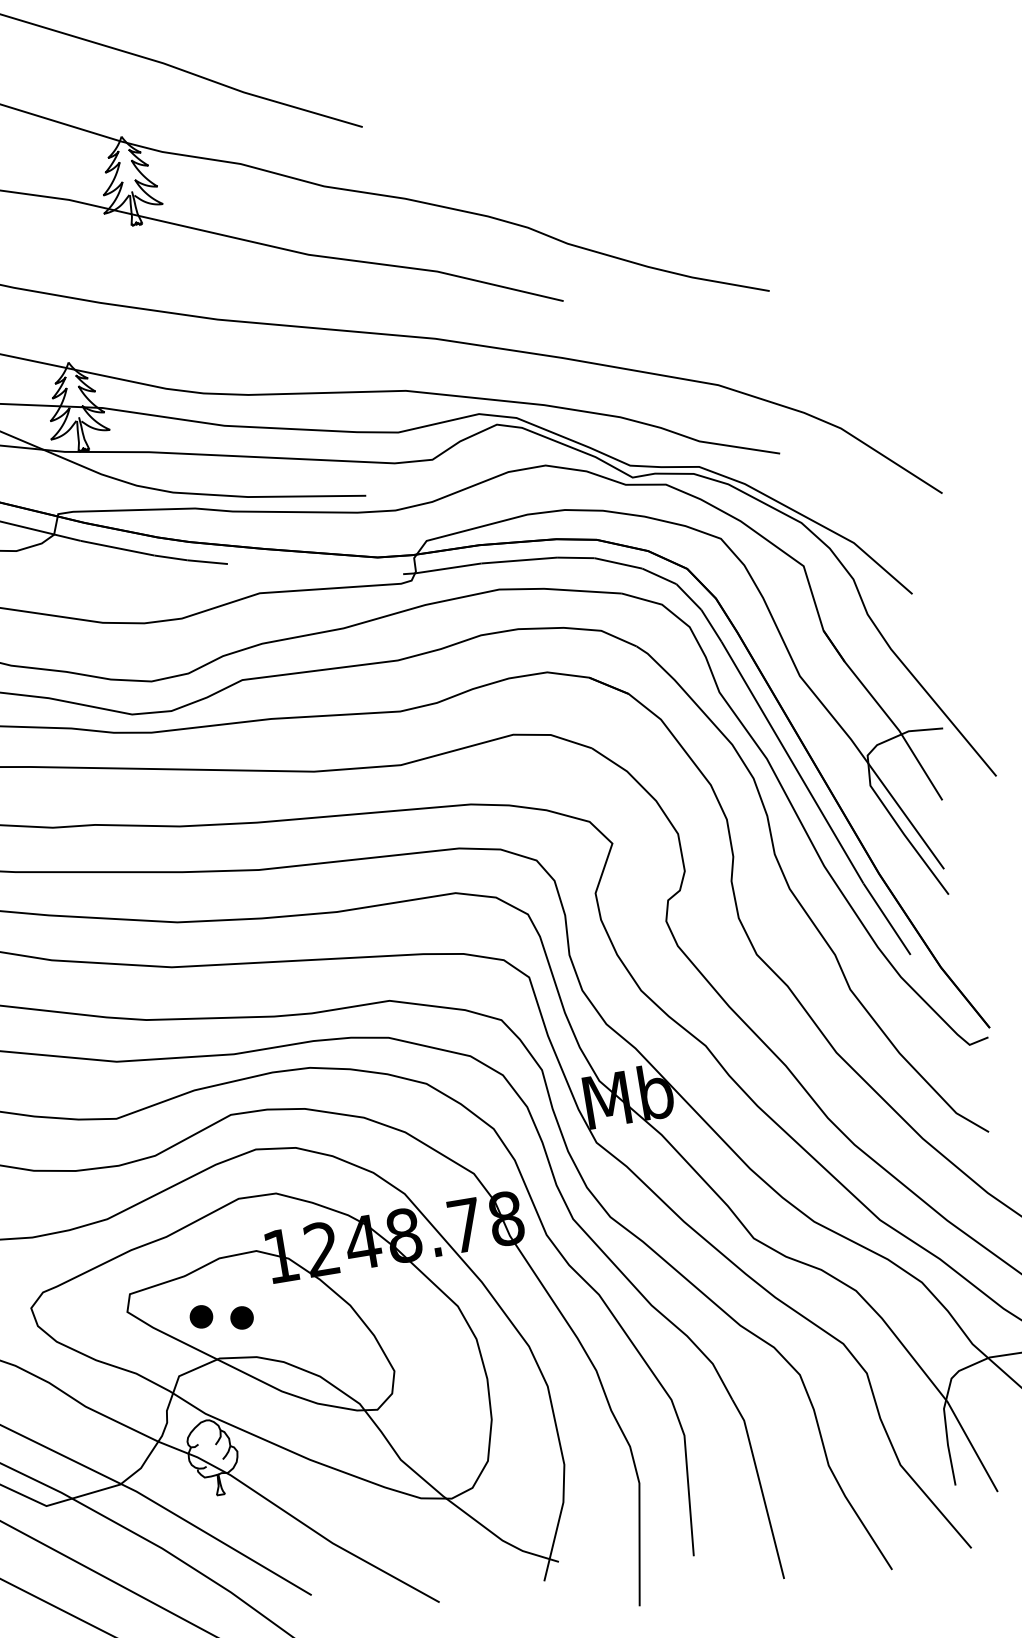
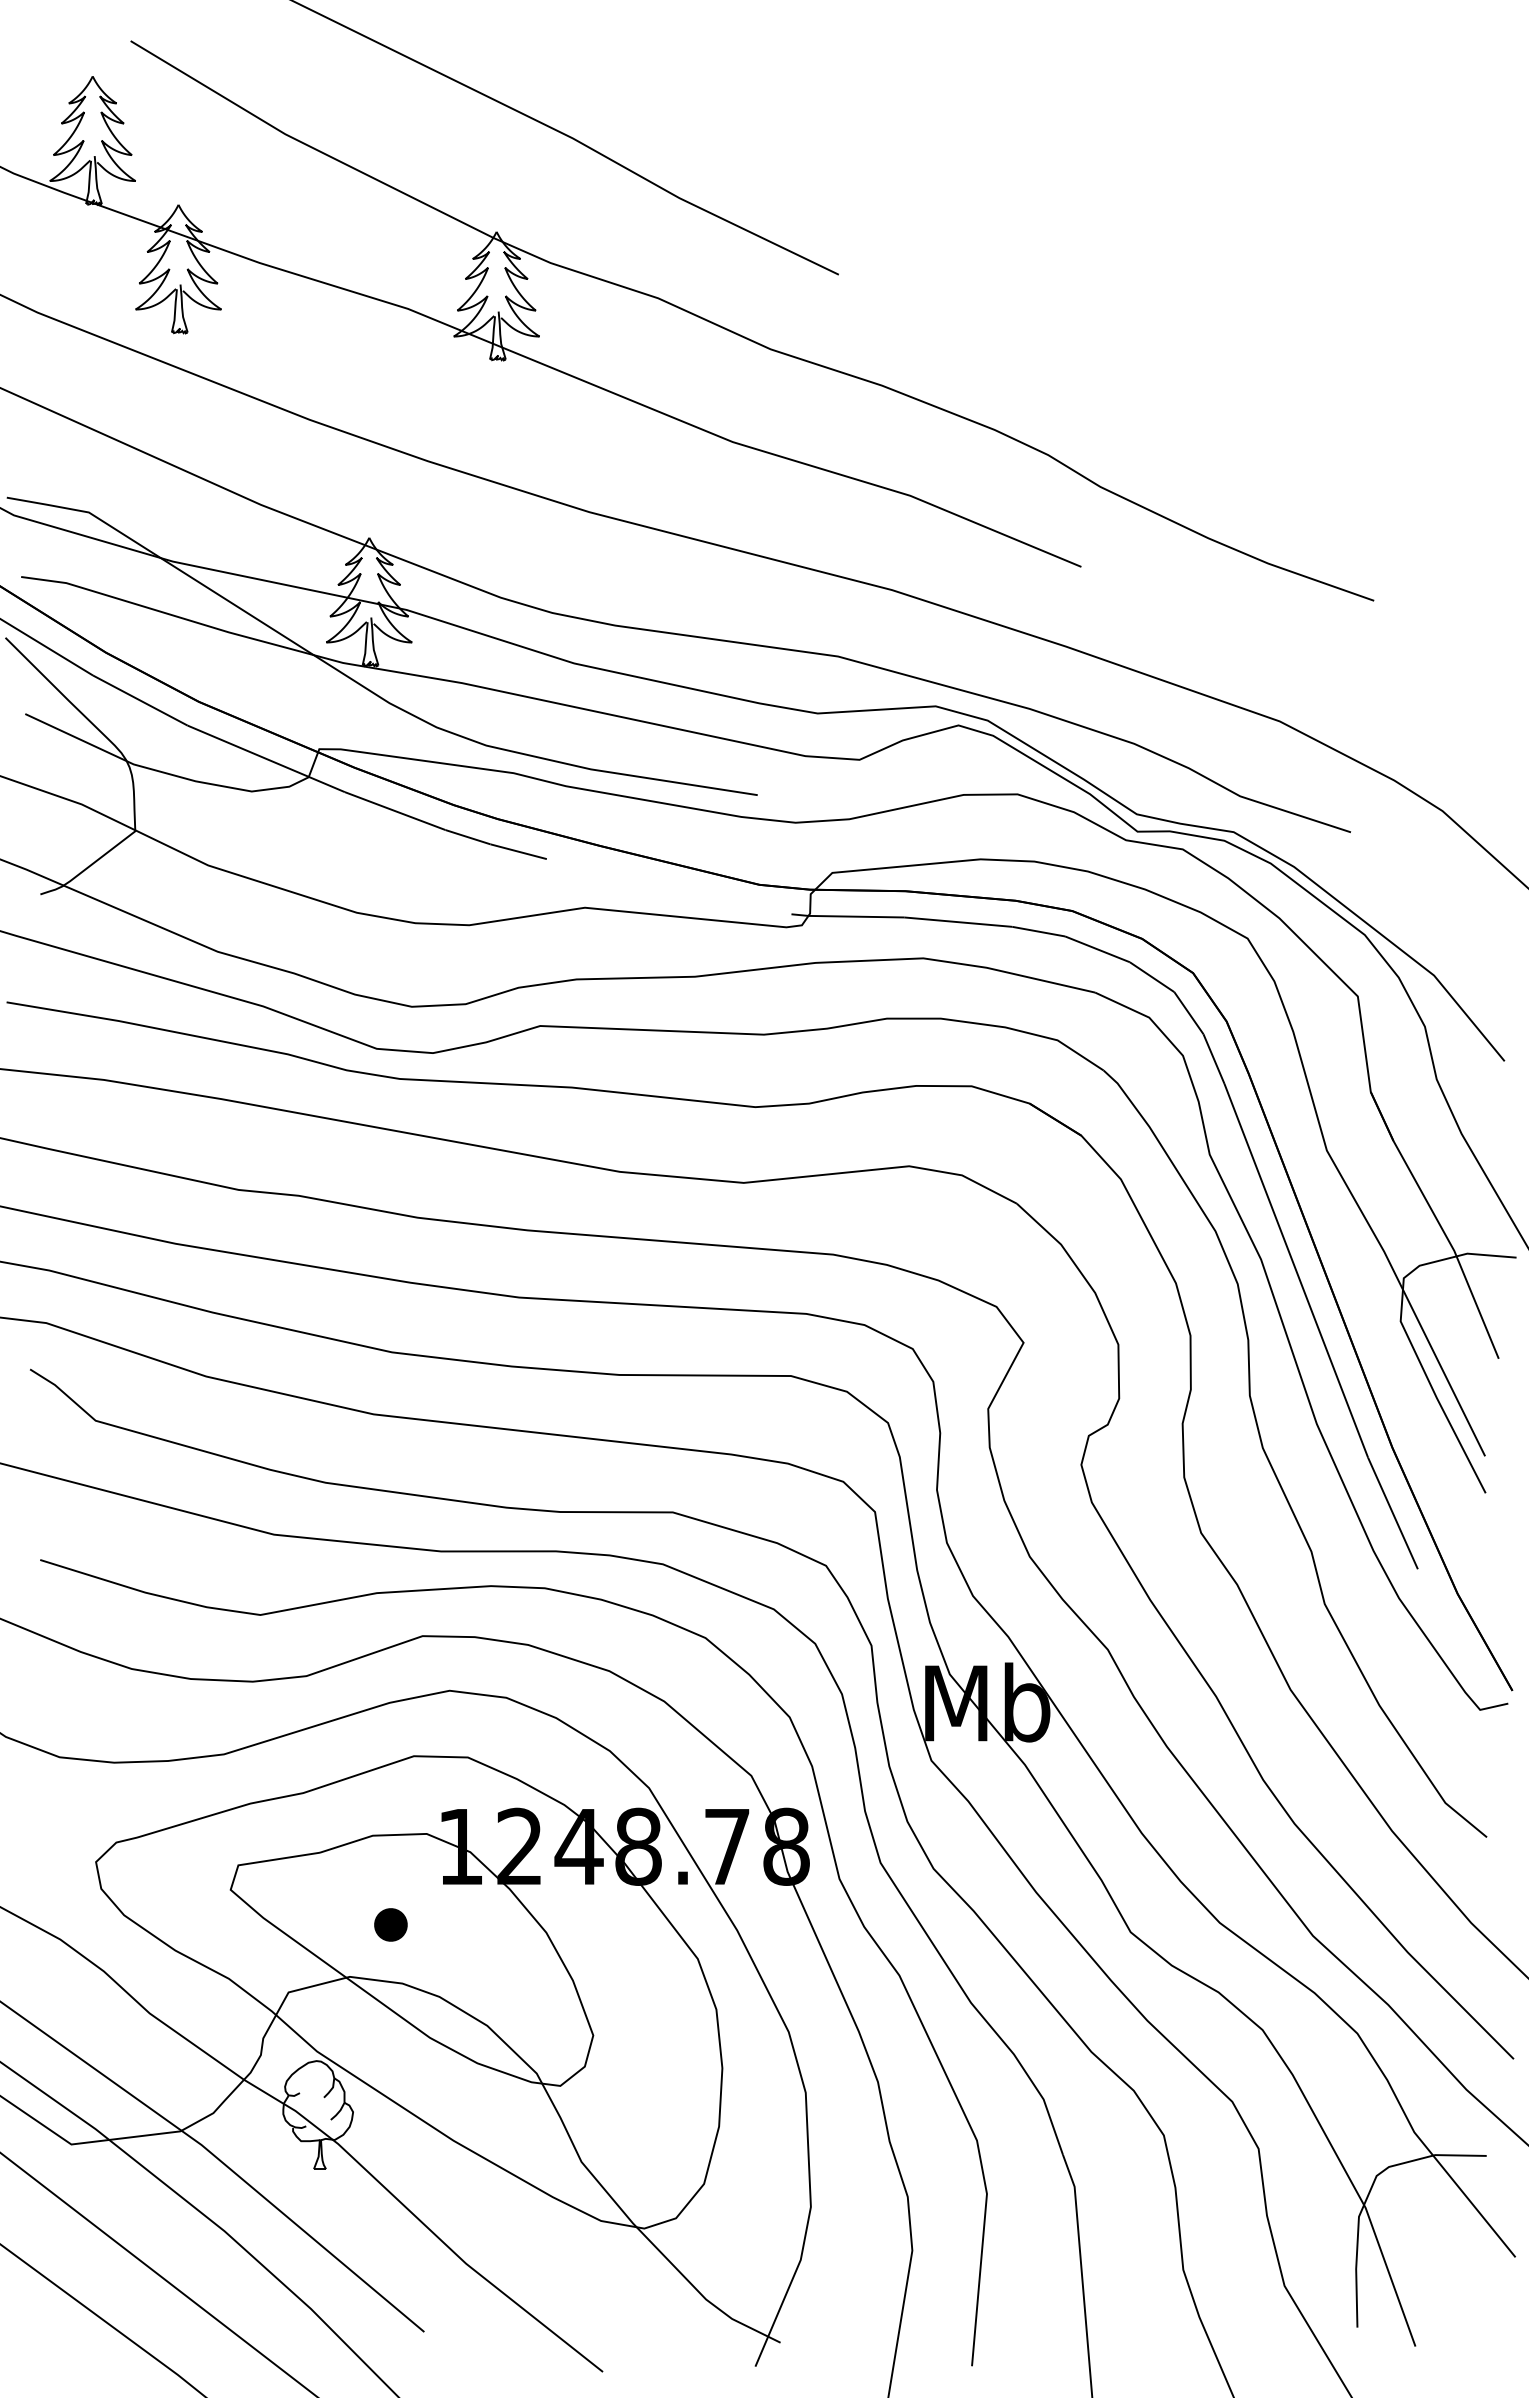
part: (201, 1316) -> (333, 1913), removed

